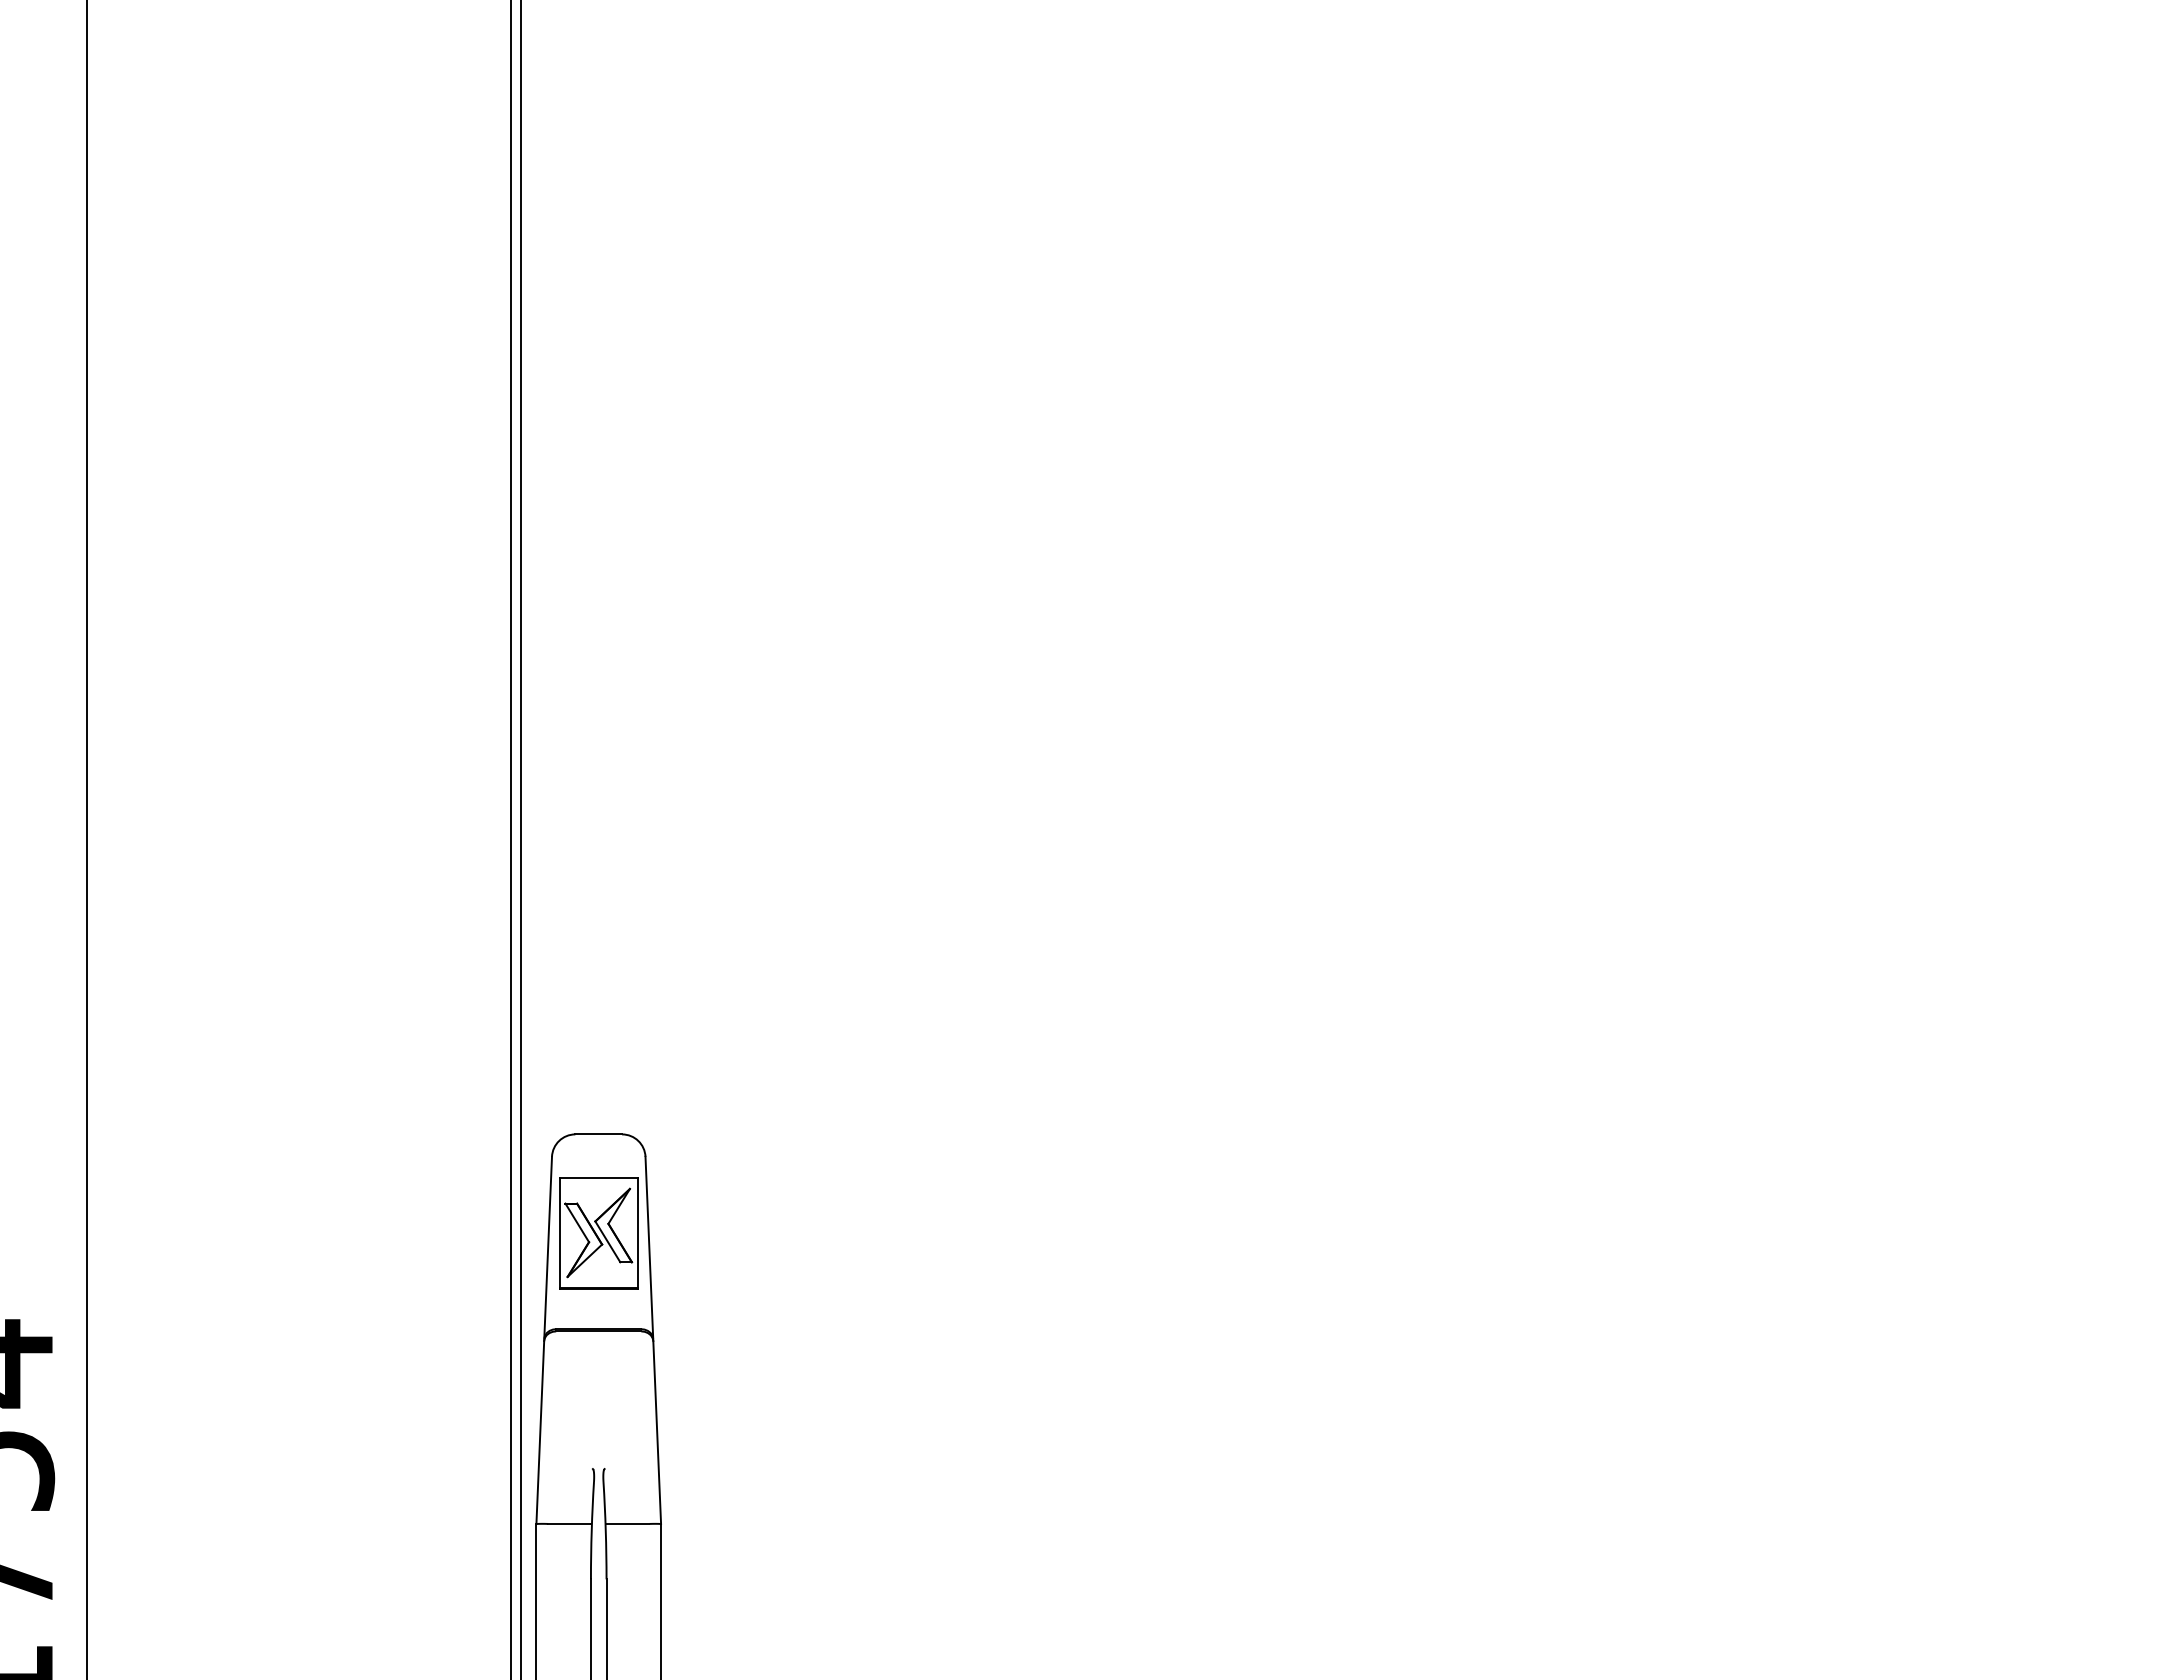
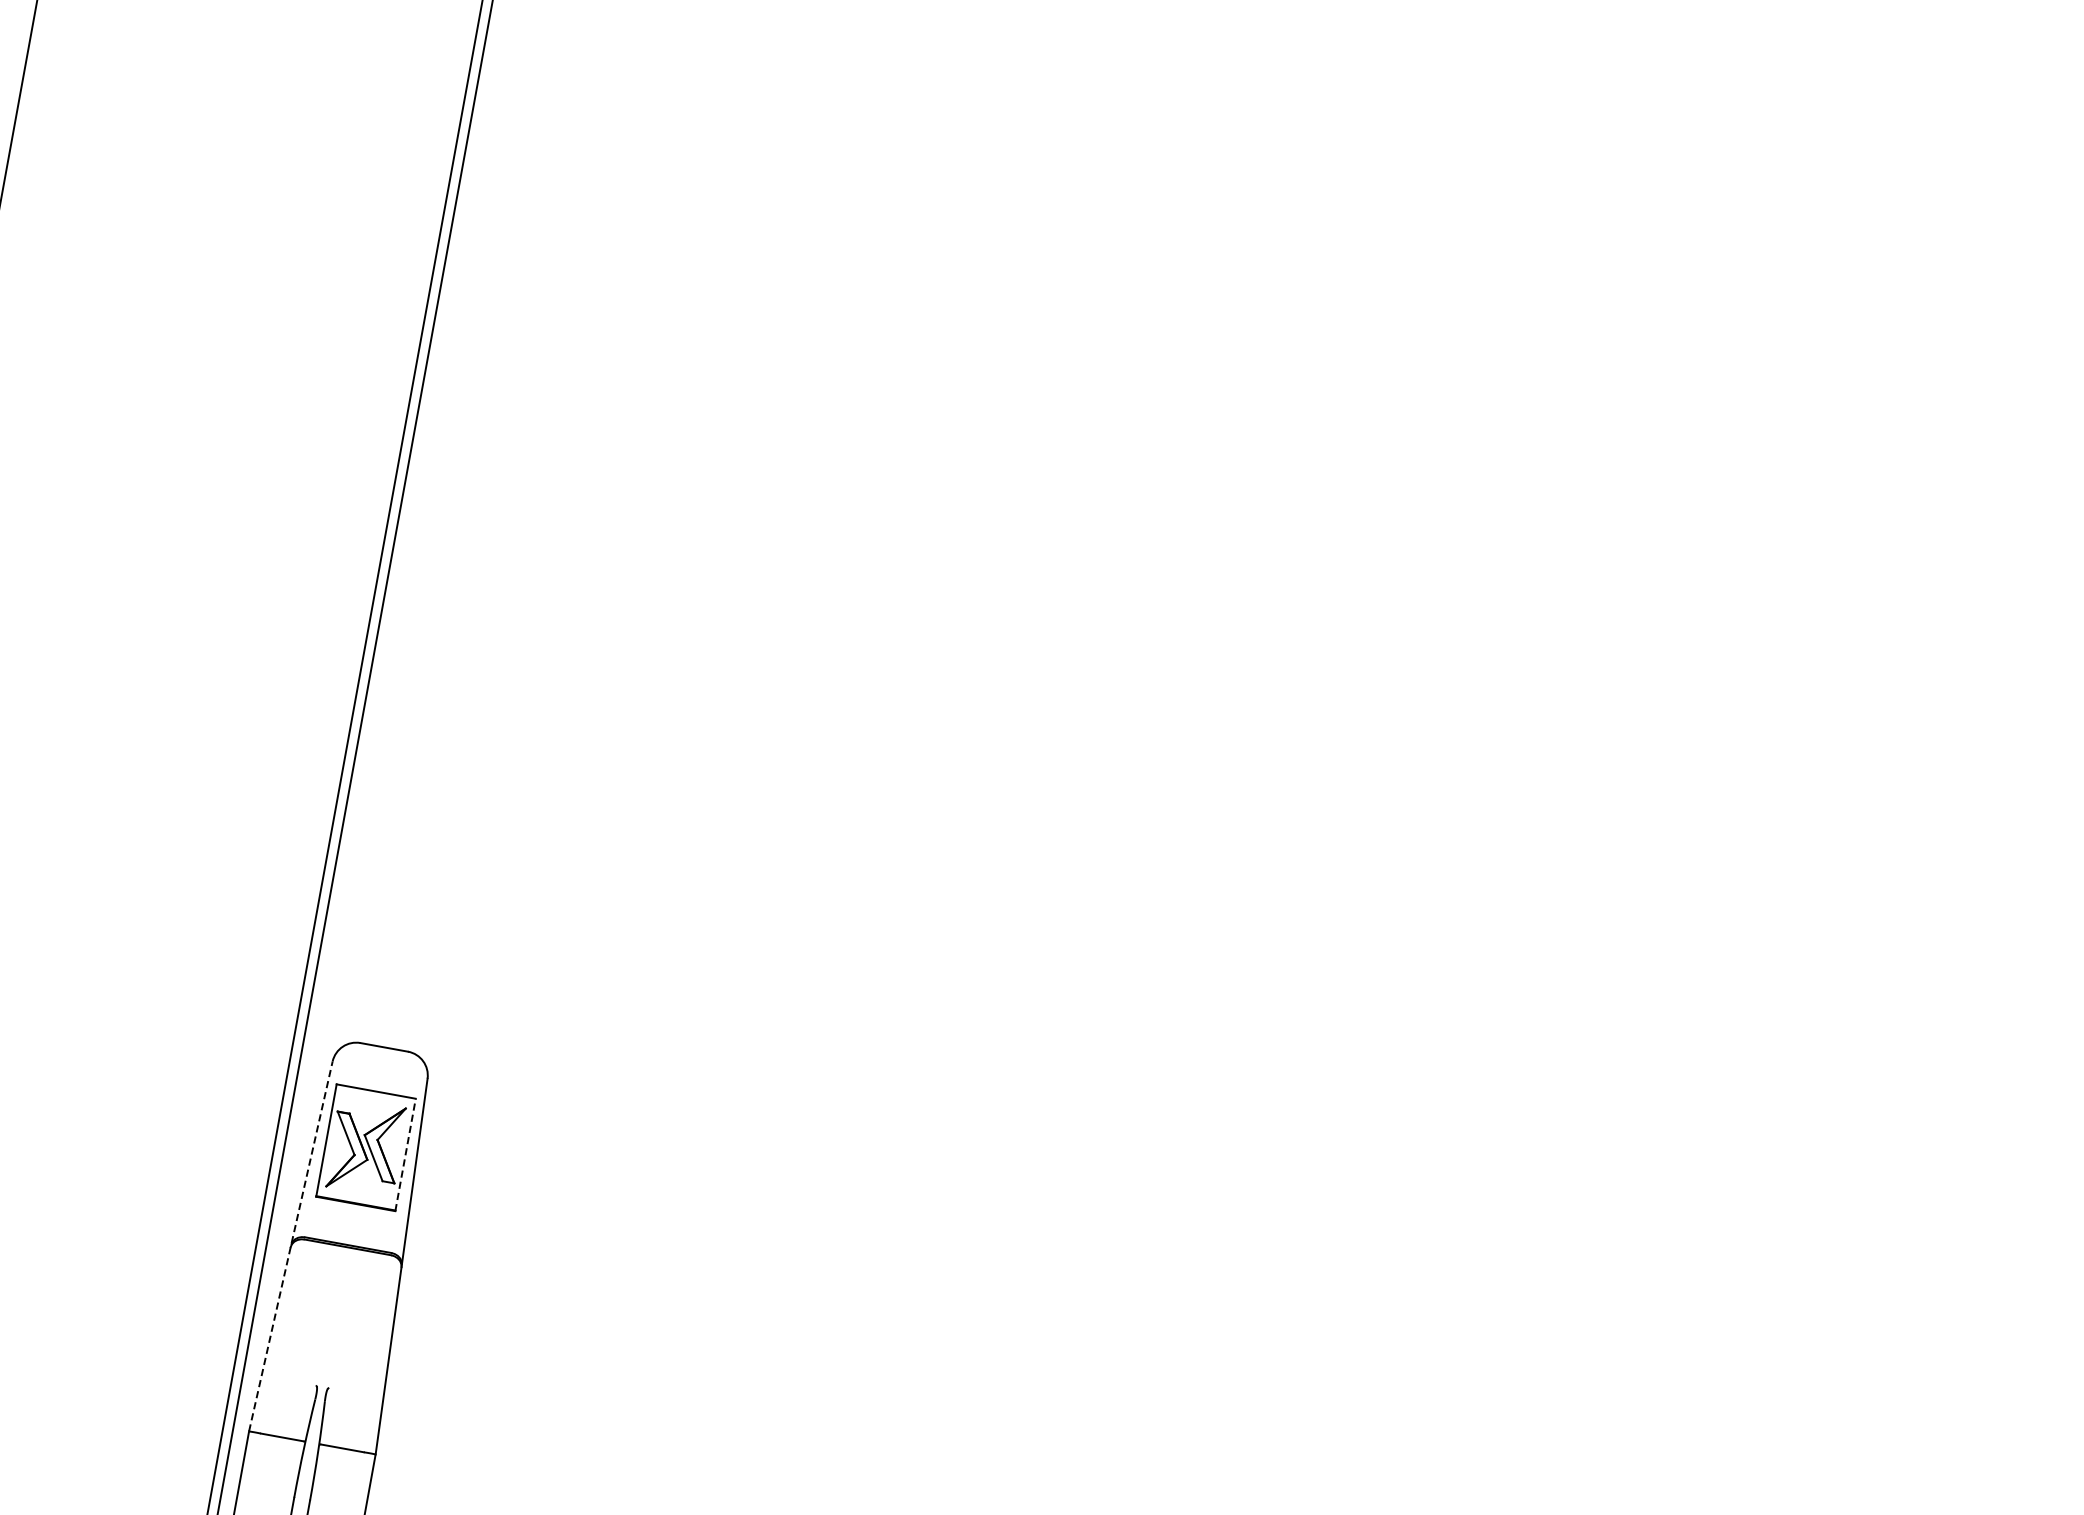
line: (637, 1232) -> (405, 1154), solid -> dashed
line: (544, 1340) -> (291, 1246), solid -> dashed

